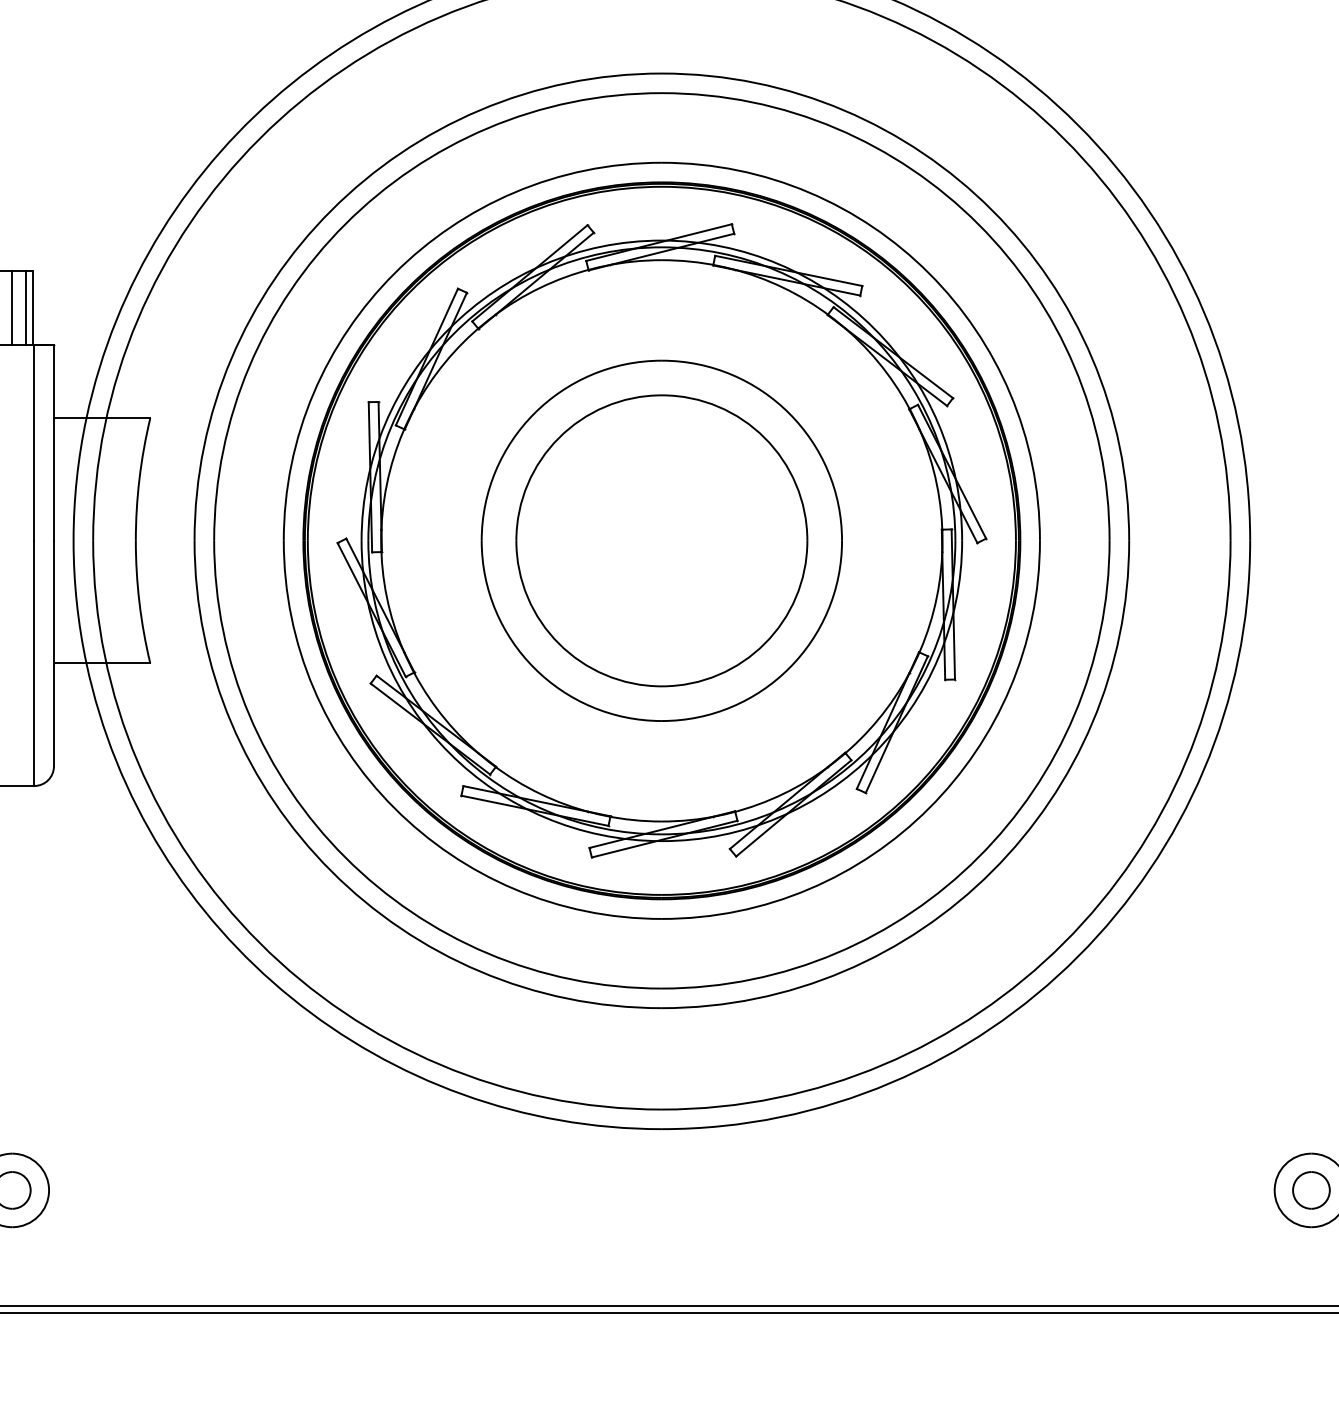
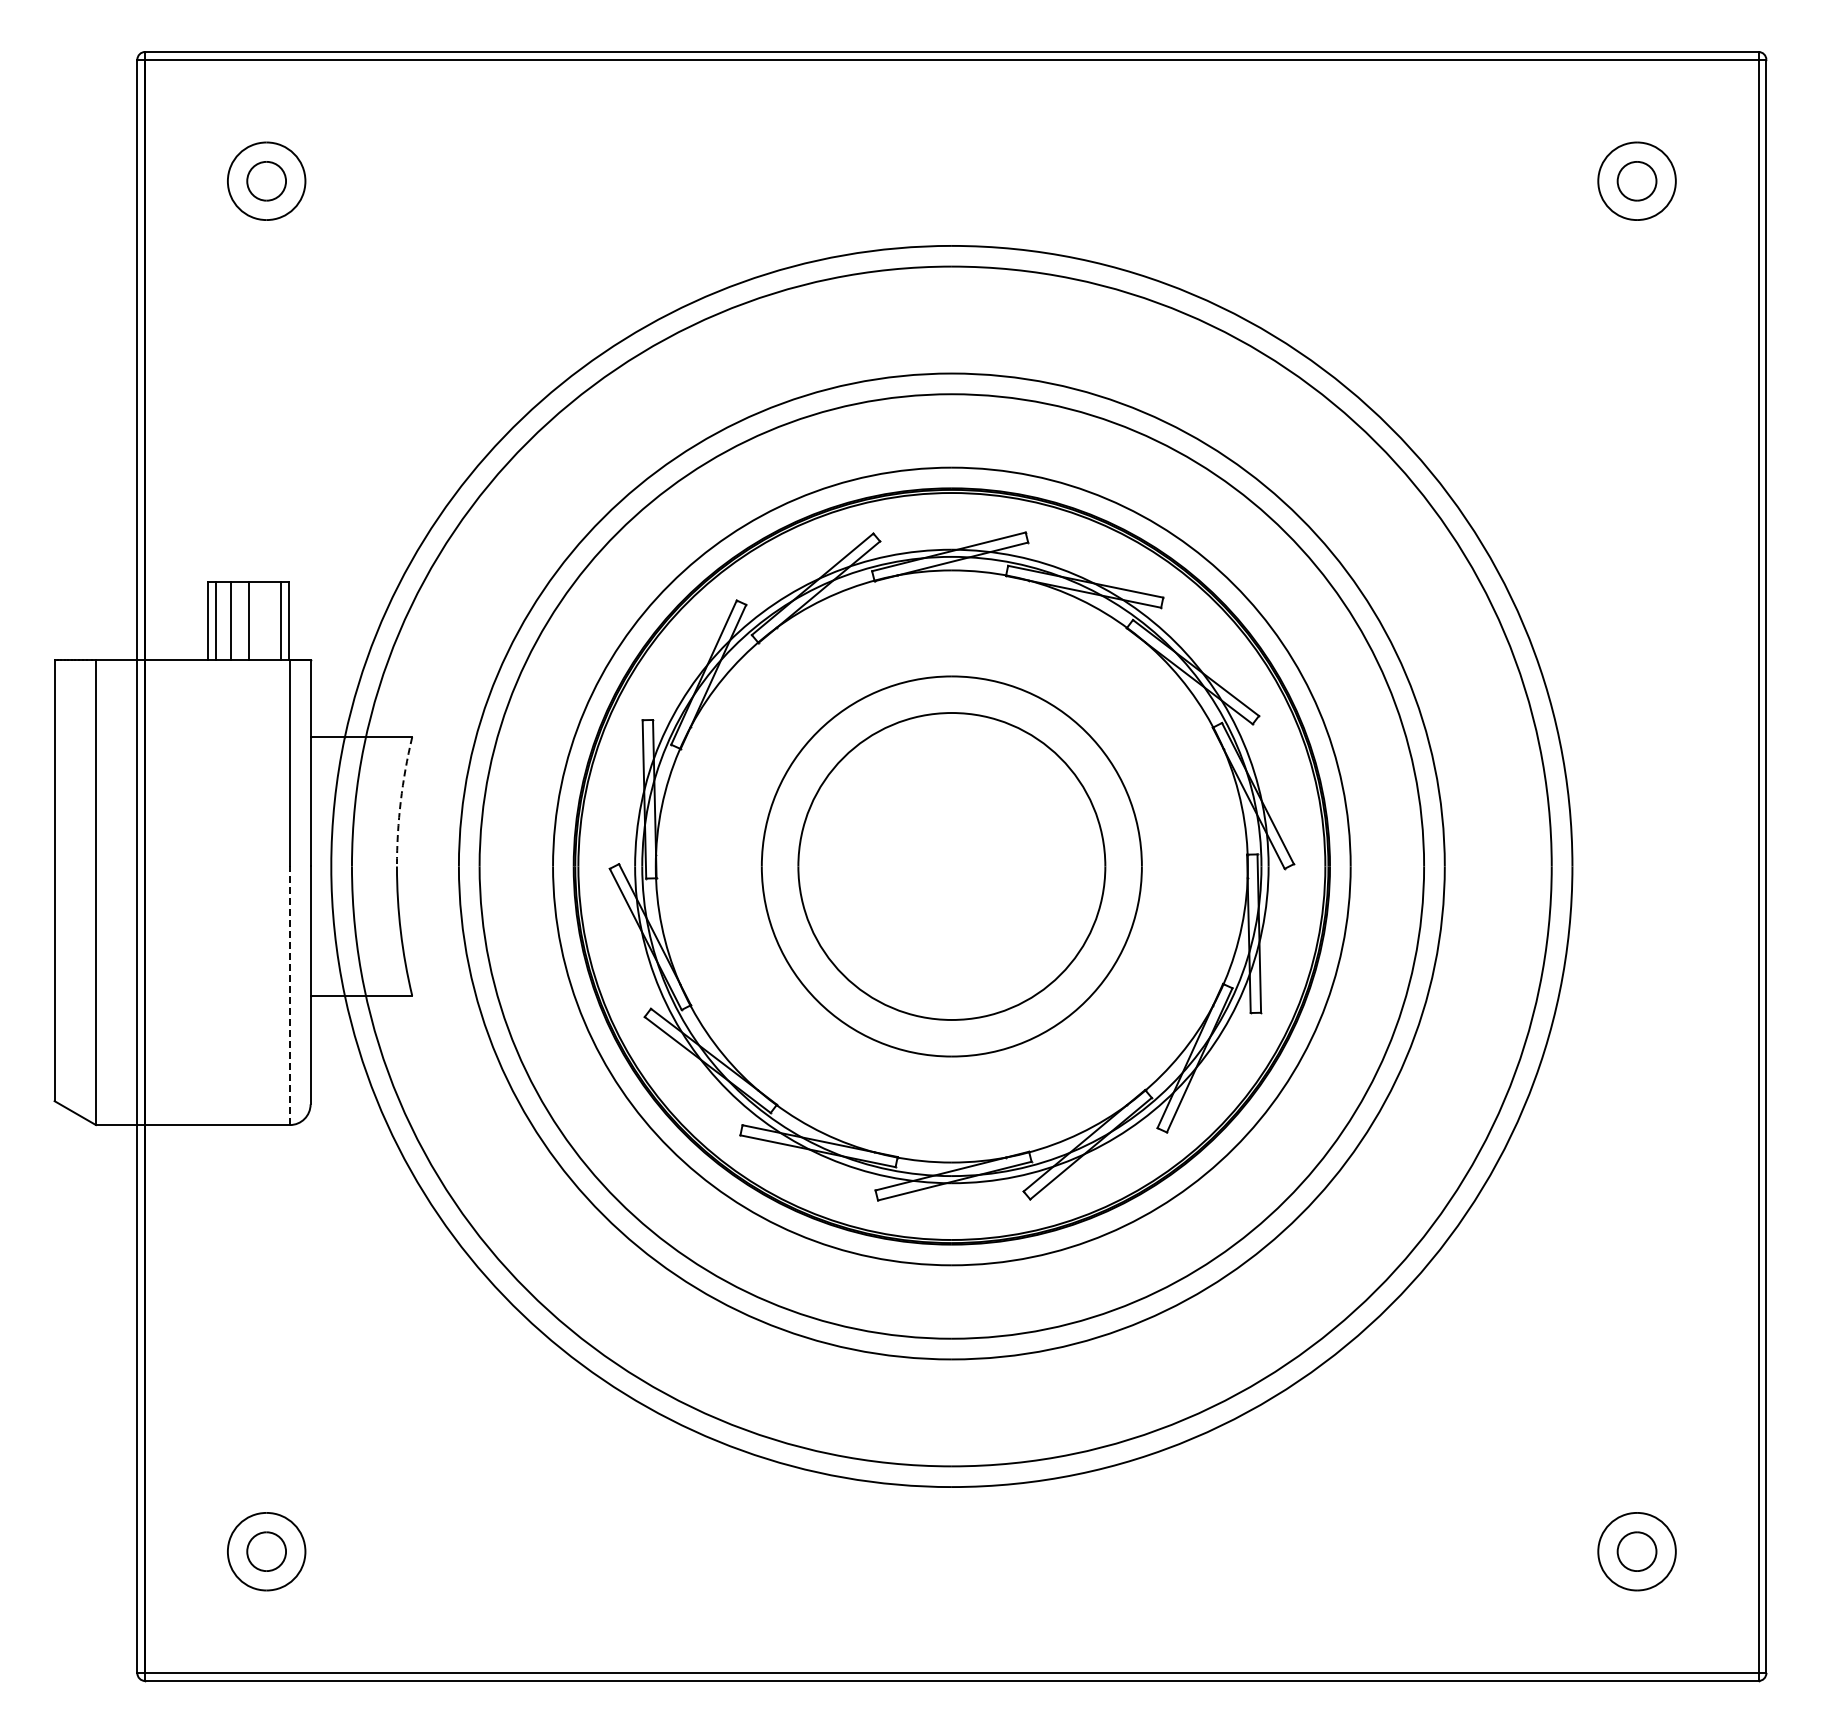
line: (12, 307) -> (266, 620), removed
arc: (139, 479) -> (400, 801), solid -> dashed
line: (33, 663) -> (289, 995), solid -> dashed

